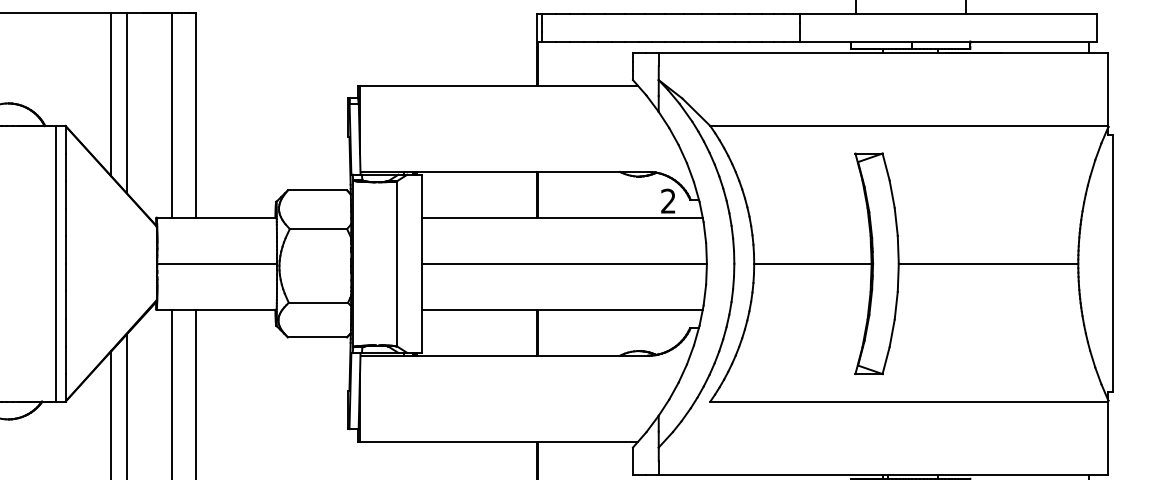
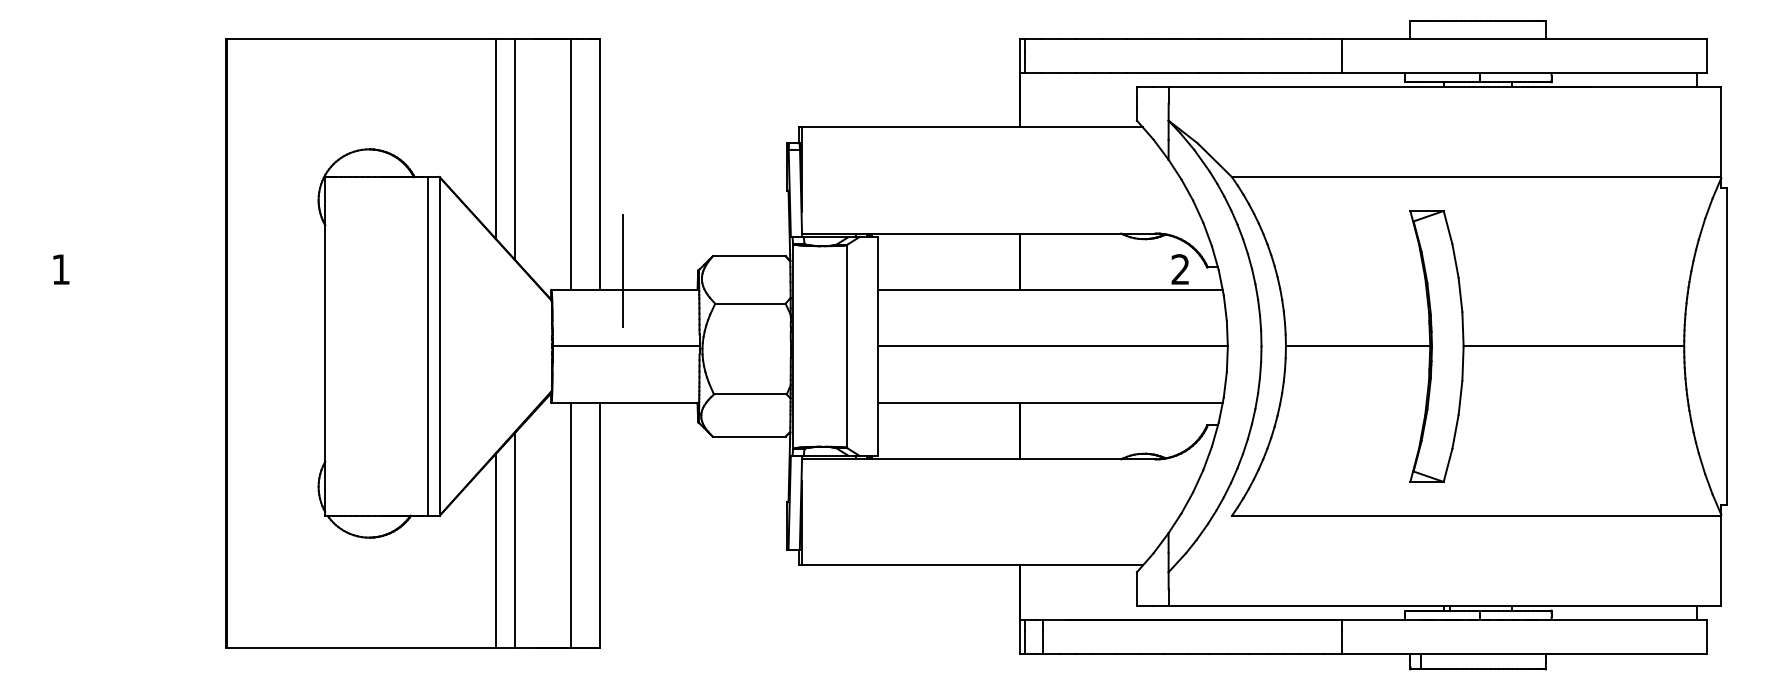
line: (215, 202) -> (623, 270), added

